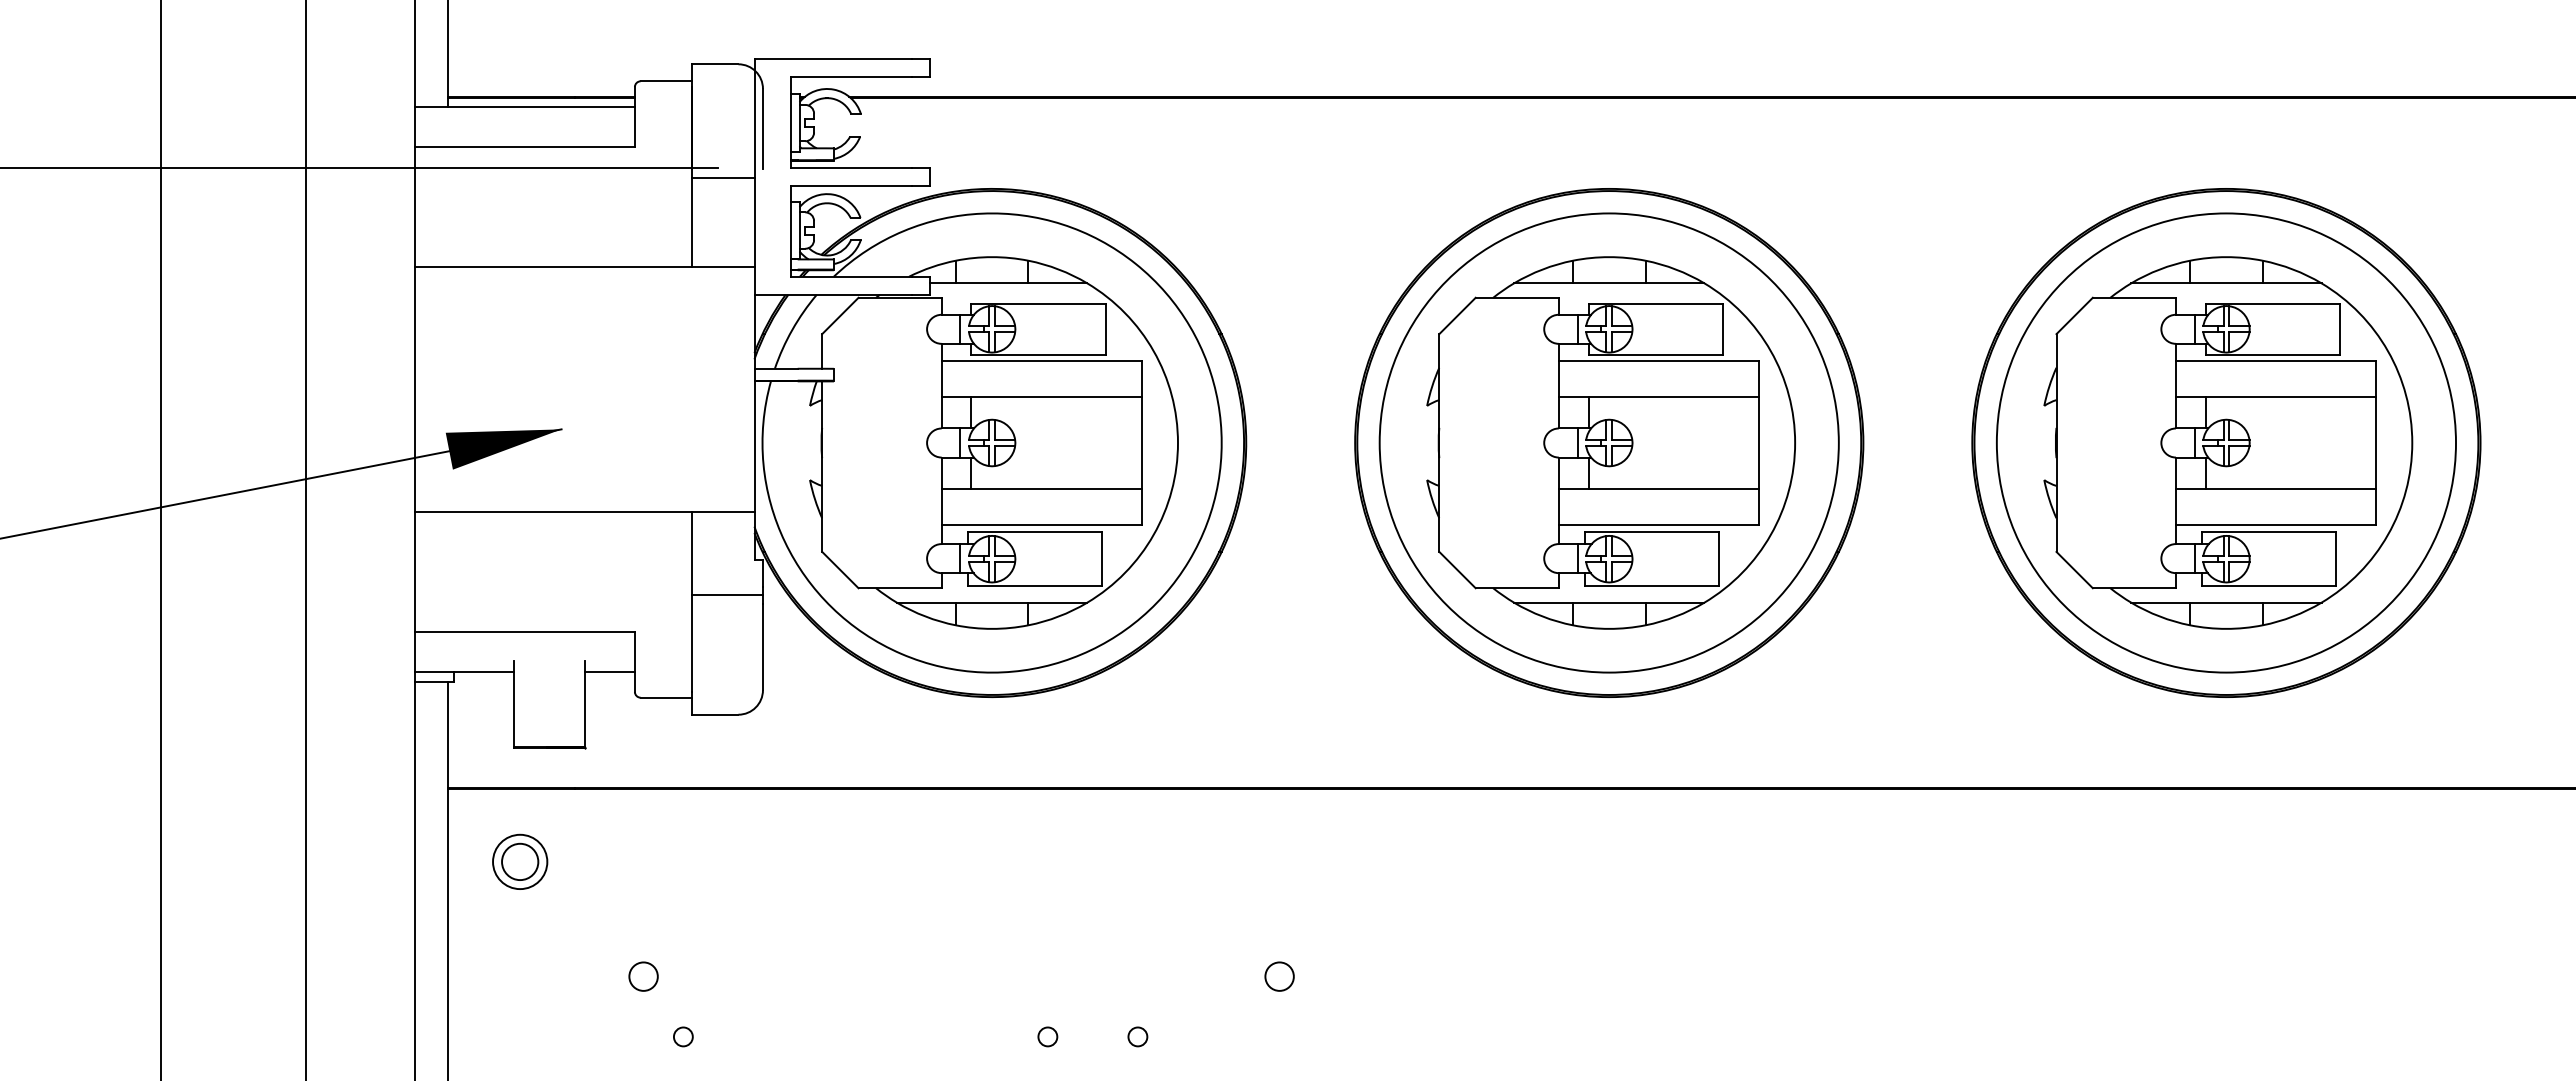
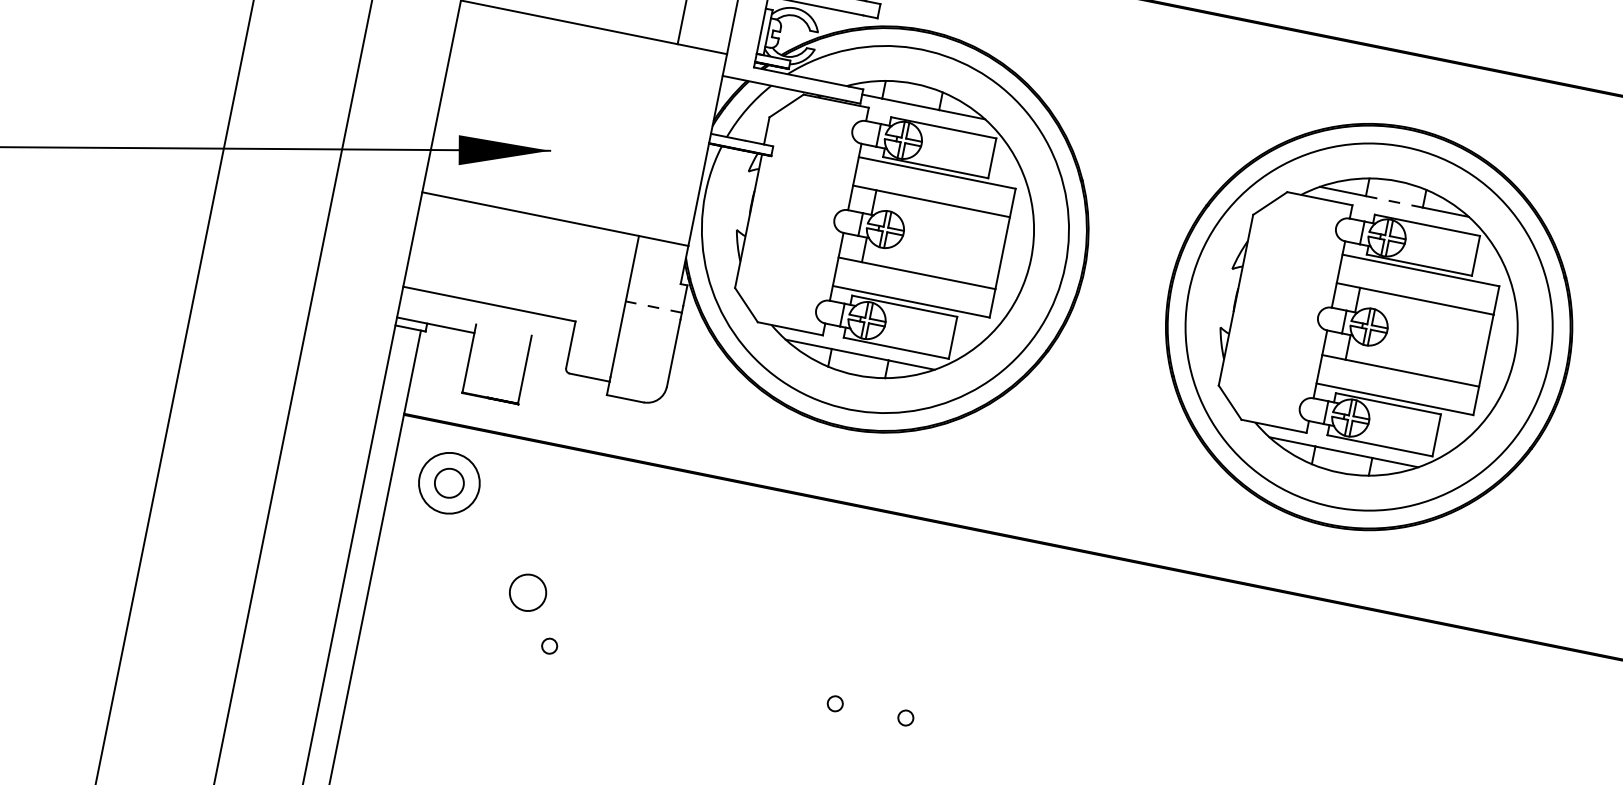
line: (1608, 283) -> (1393, 201), solid -> dashed
line: (727, 595) -> (653, 307), solid -> dashed
line: (609, 671) -> (549, 348), removed
circle: (520, 861) -> (449, 482), size x1.4
circle: (643, 976) -> (527, 592), size x1.6
circle: (1279, 976) -> (1026, 693), removed

